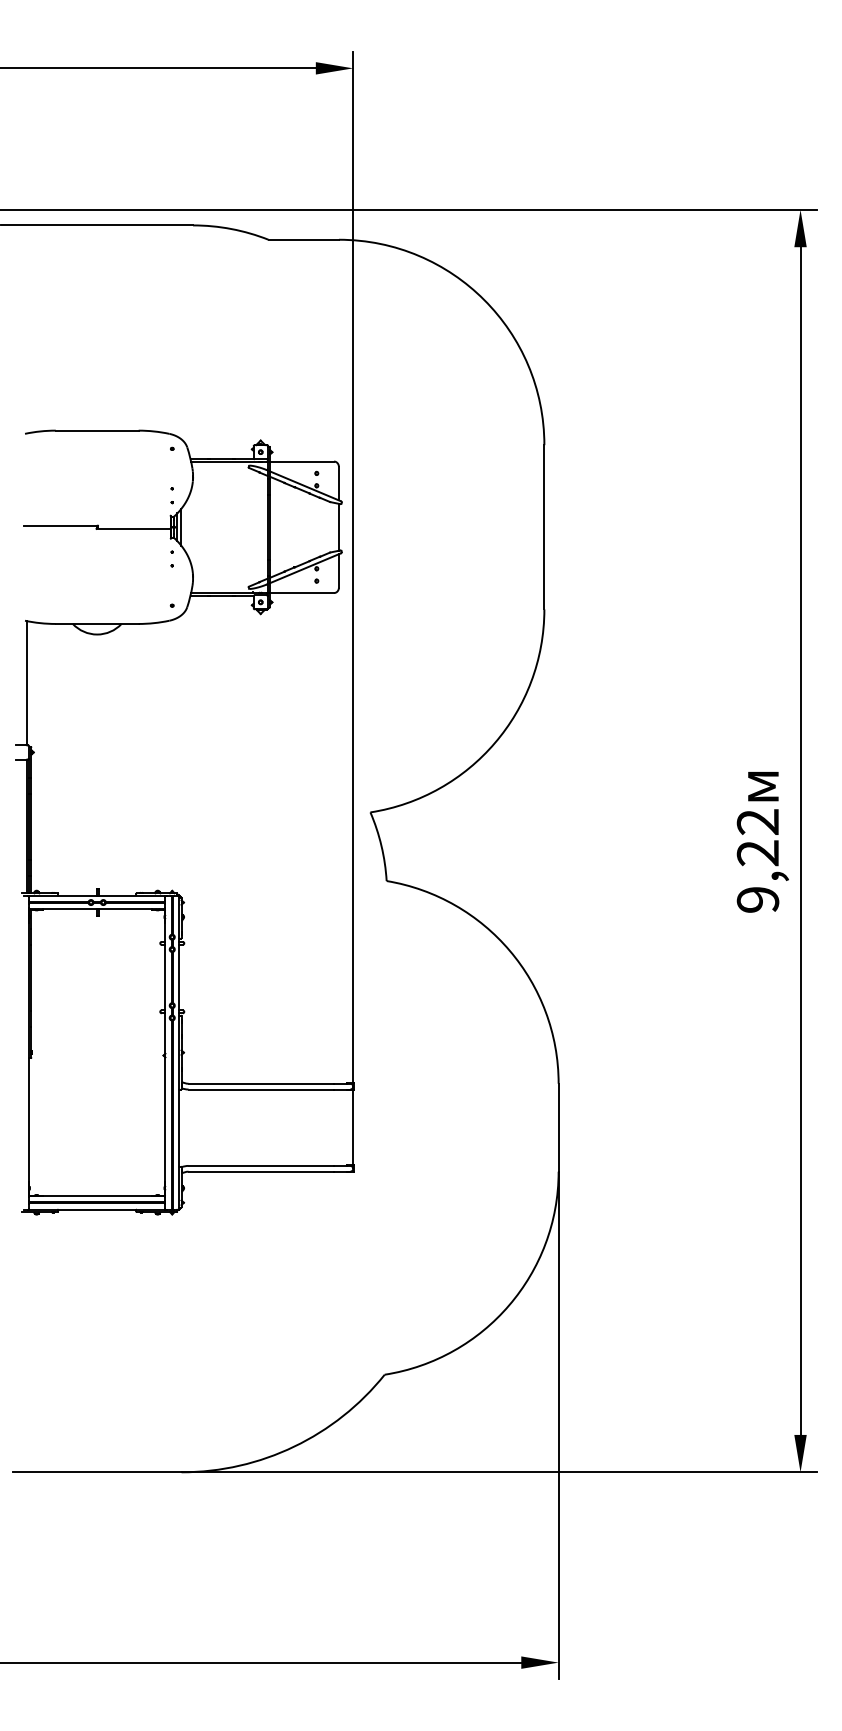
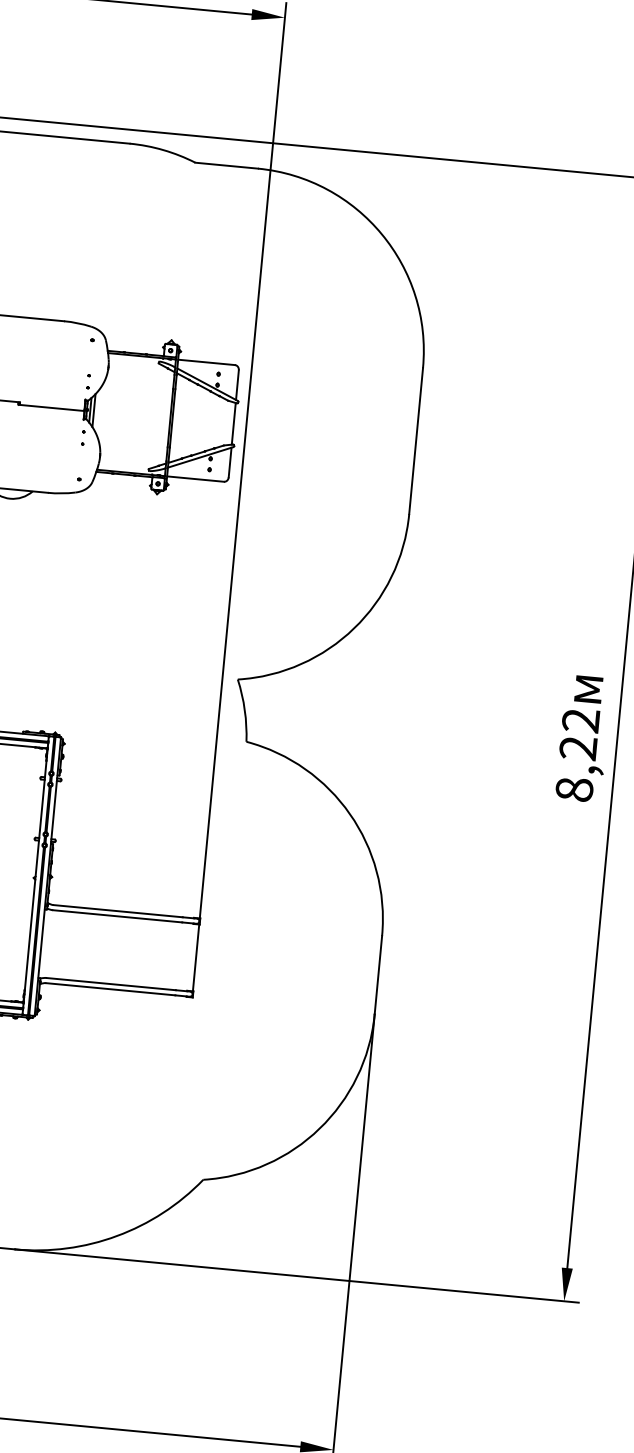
text: (757, 899) -> (574, 789), 9,22 -> 8,22

